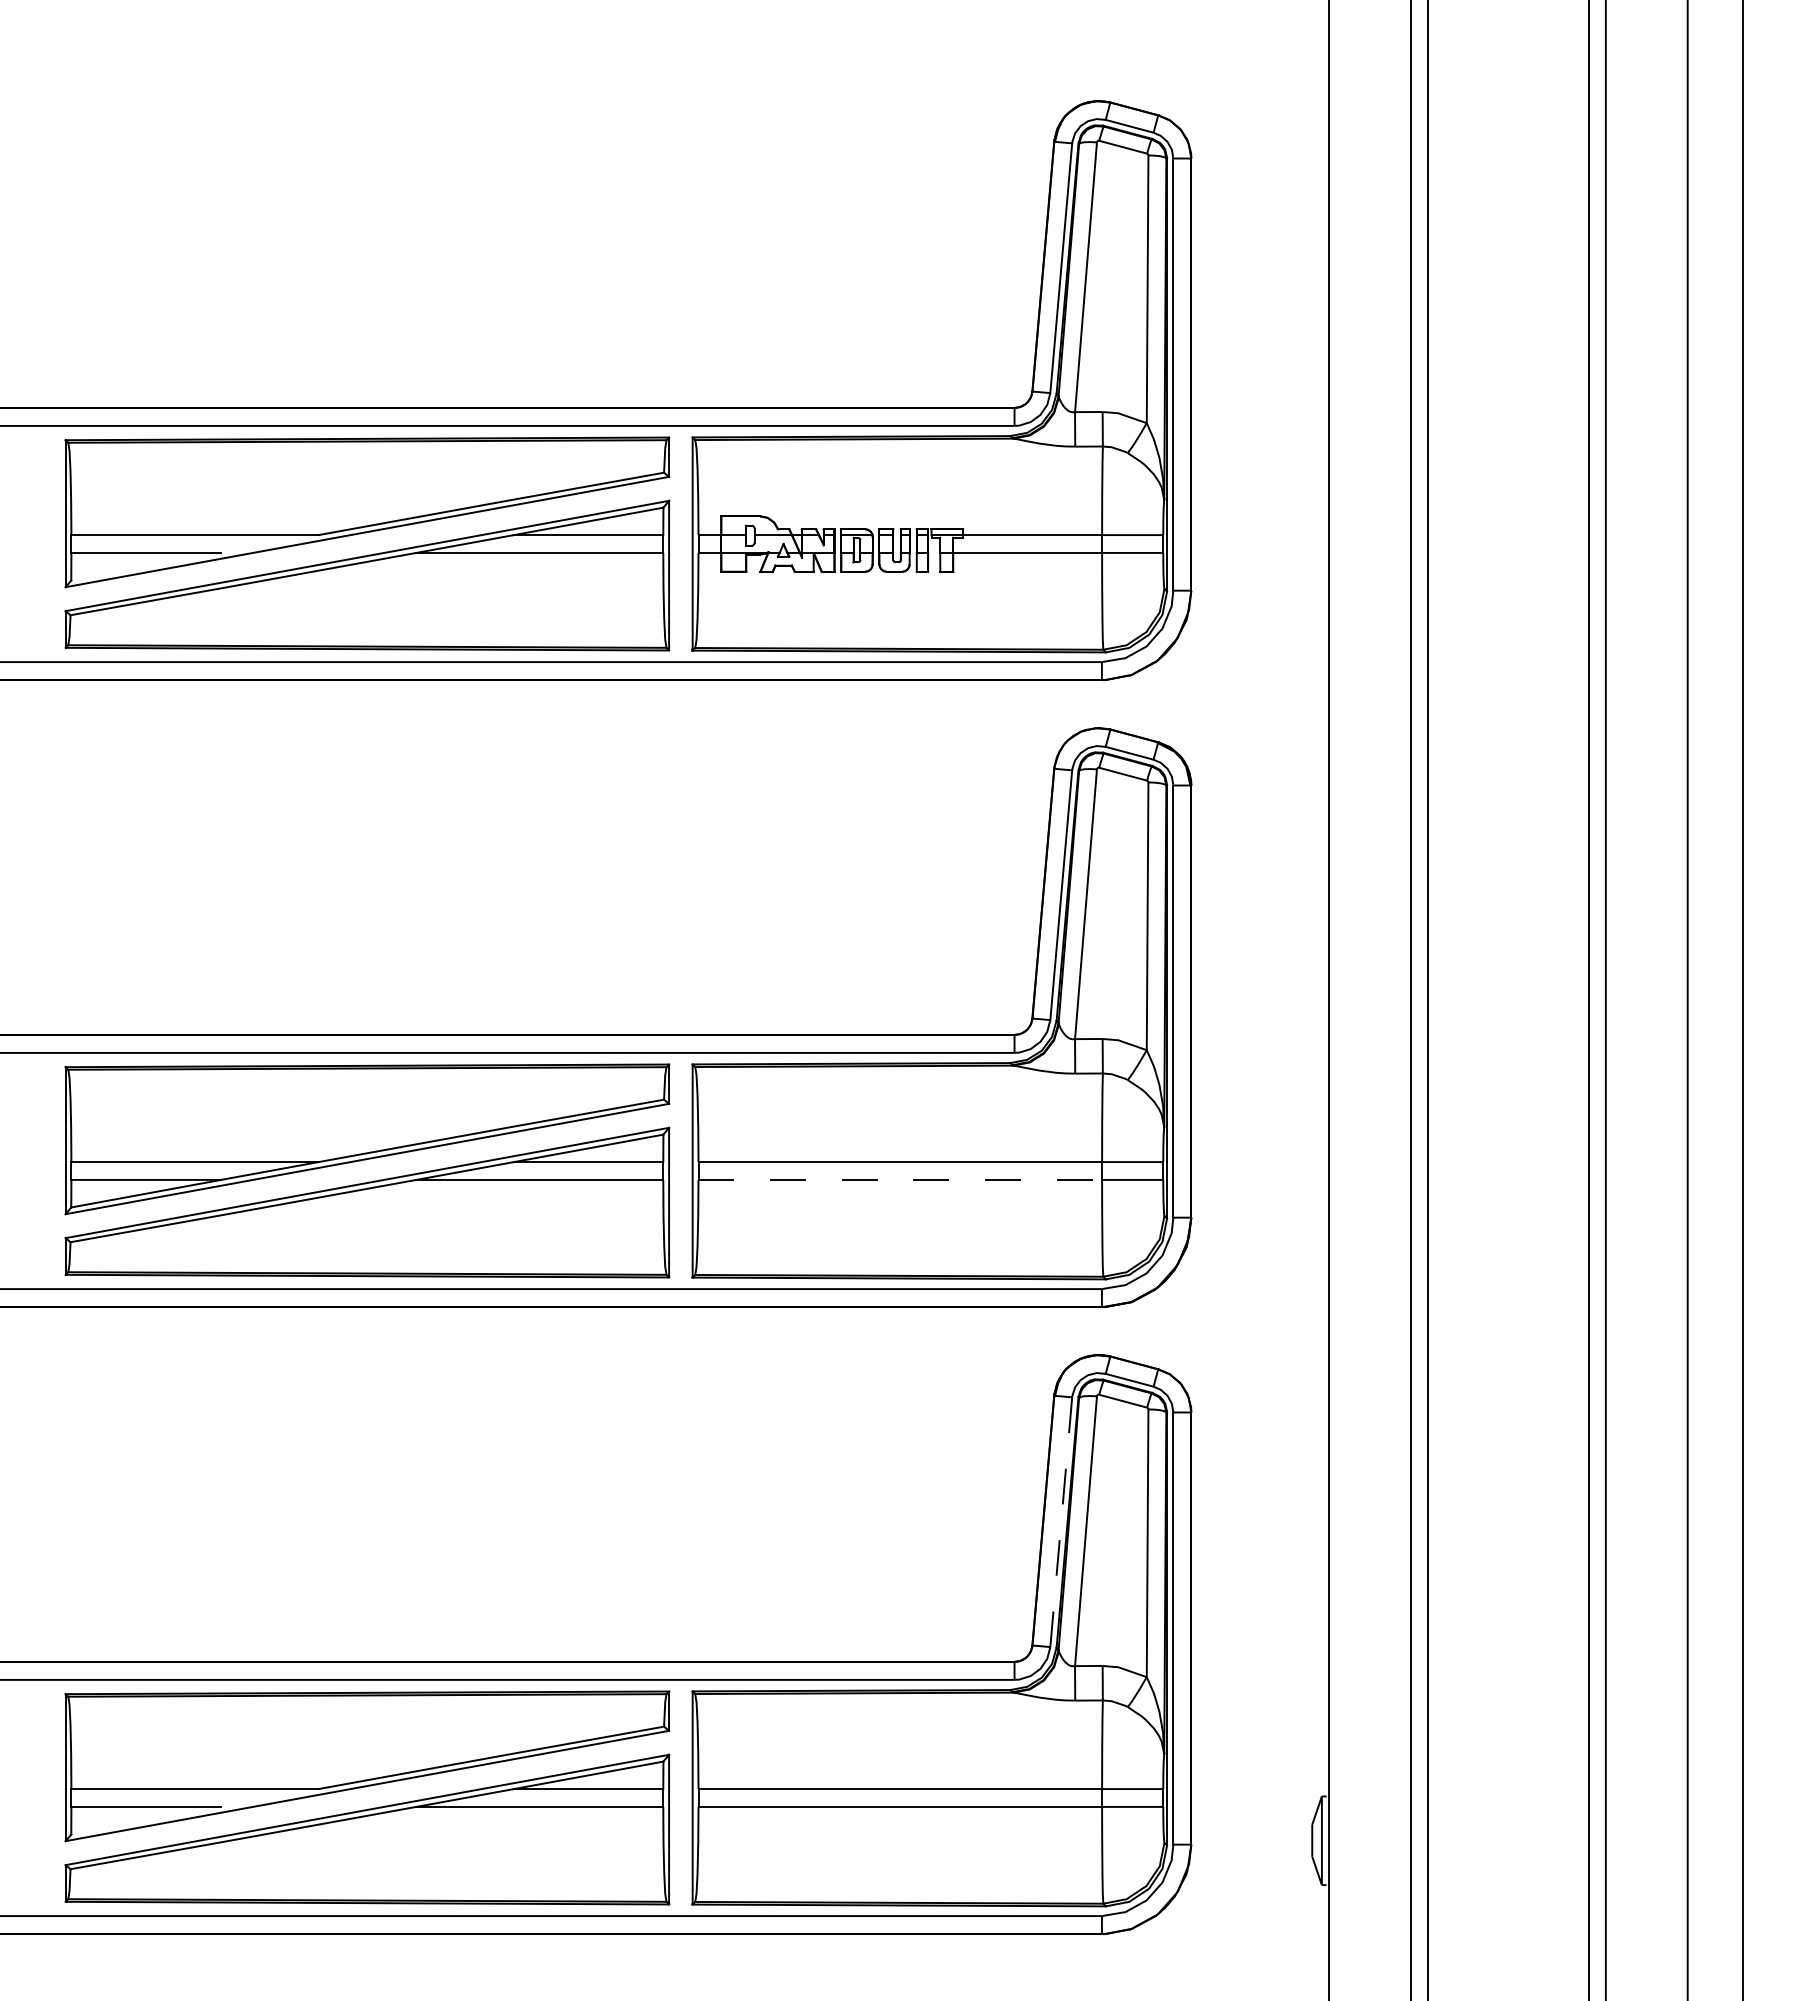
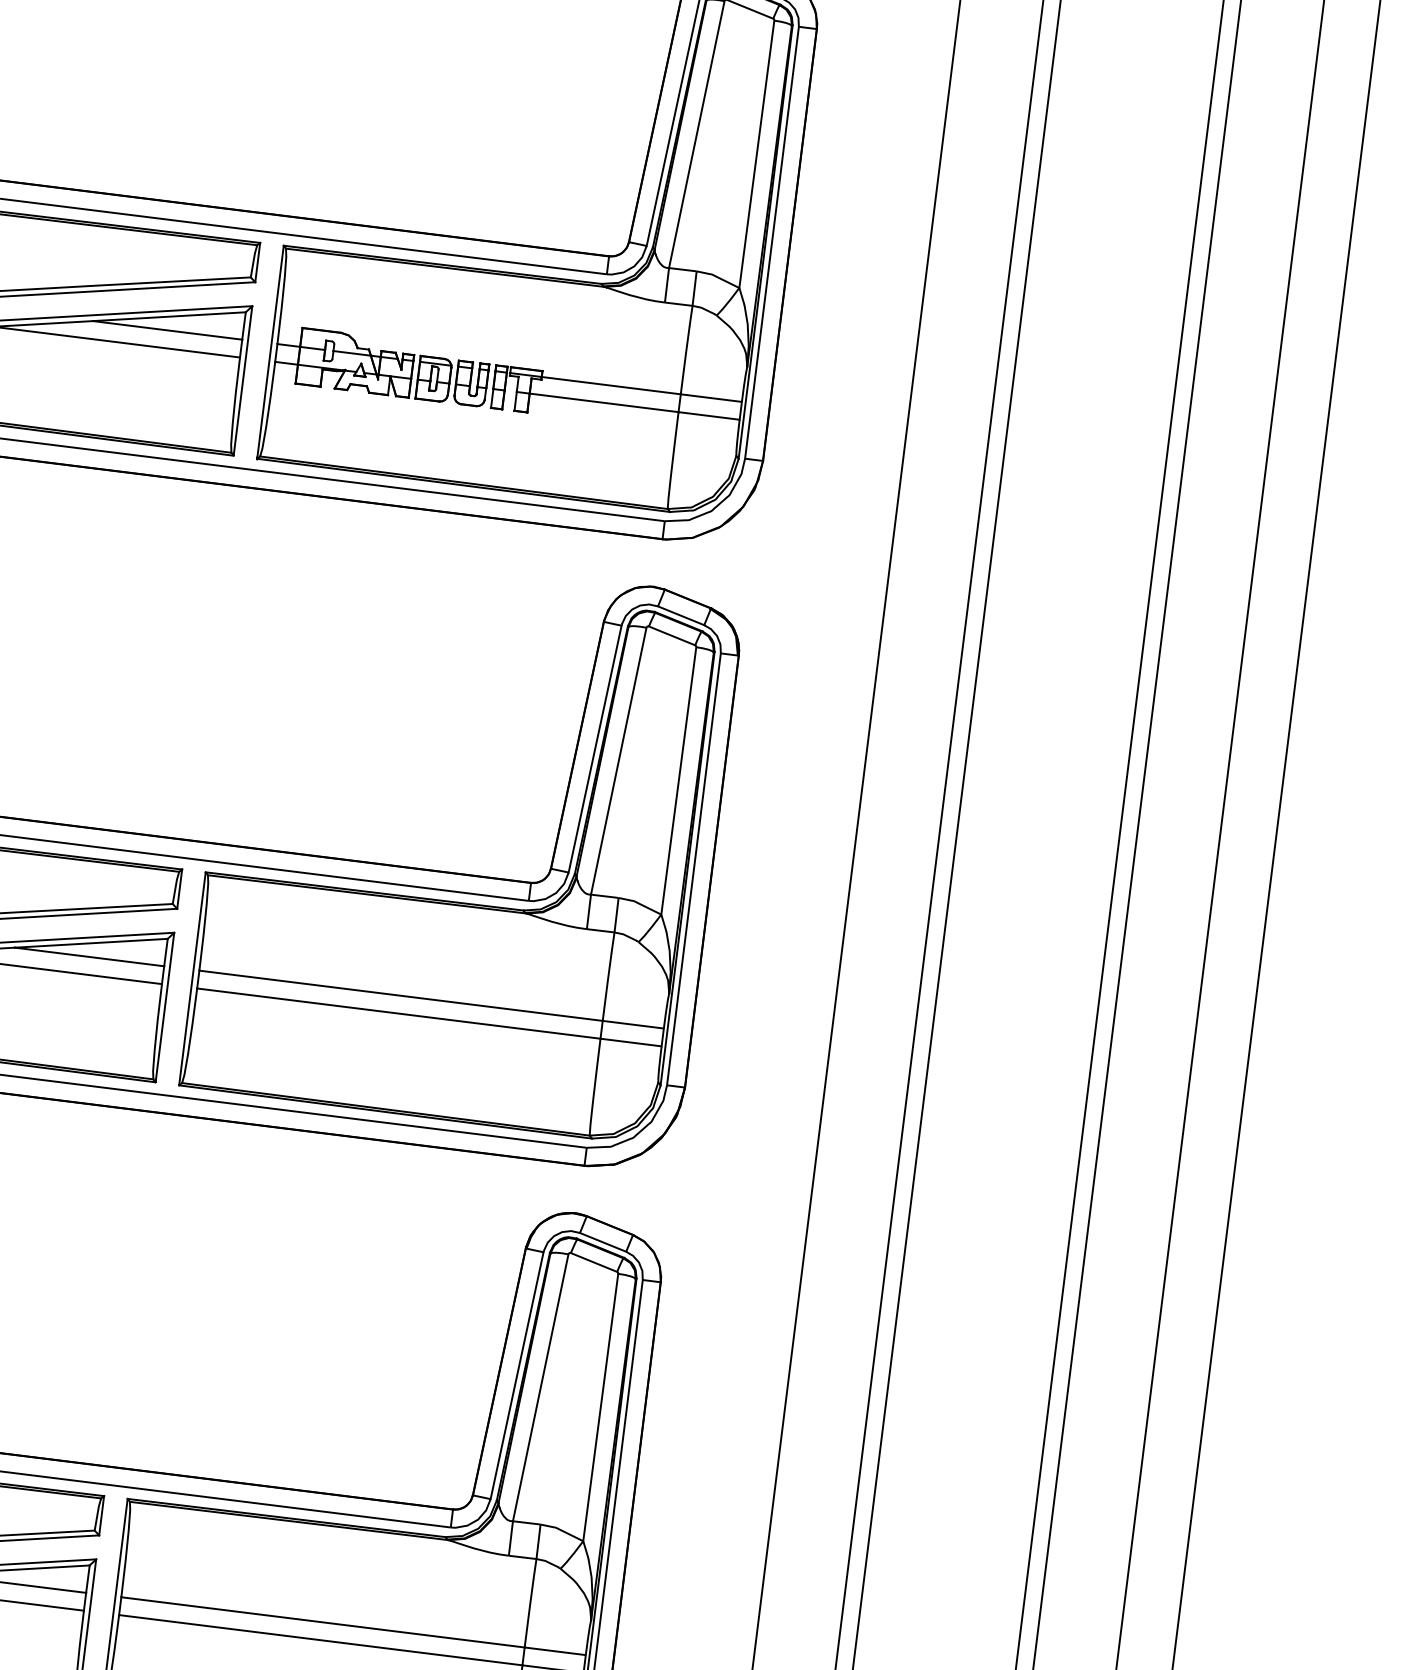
line: (900, 1179) -> (399, 1013), dashed -> solid
line: (1061, 1522) -> (517, 1376), dashed -> solid

